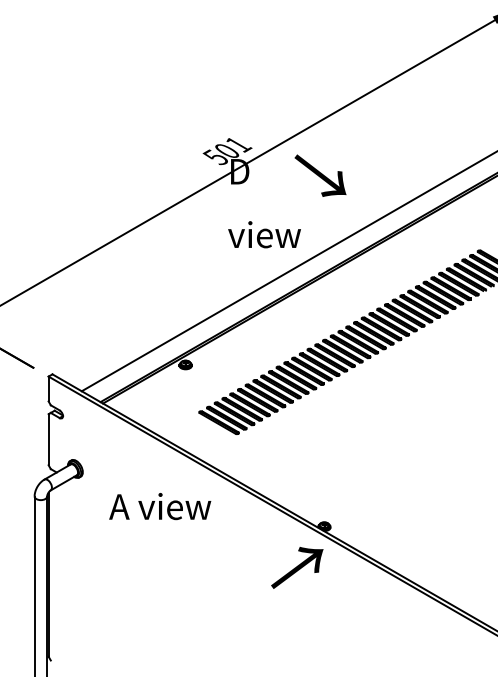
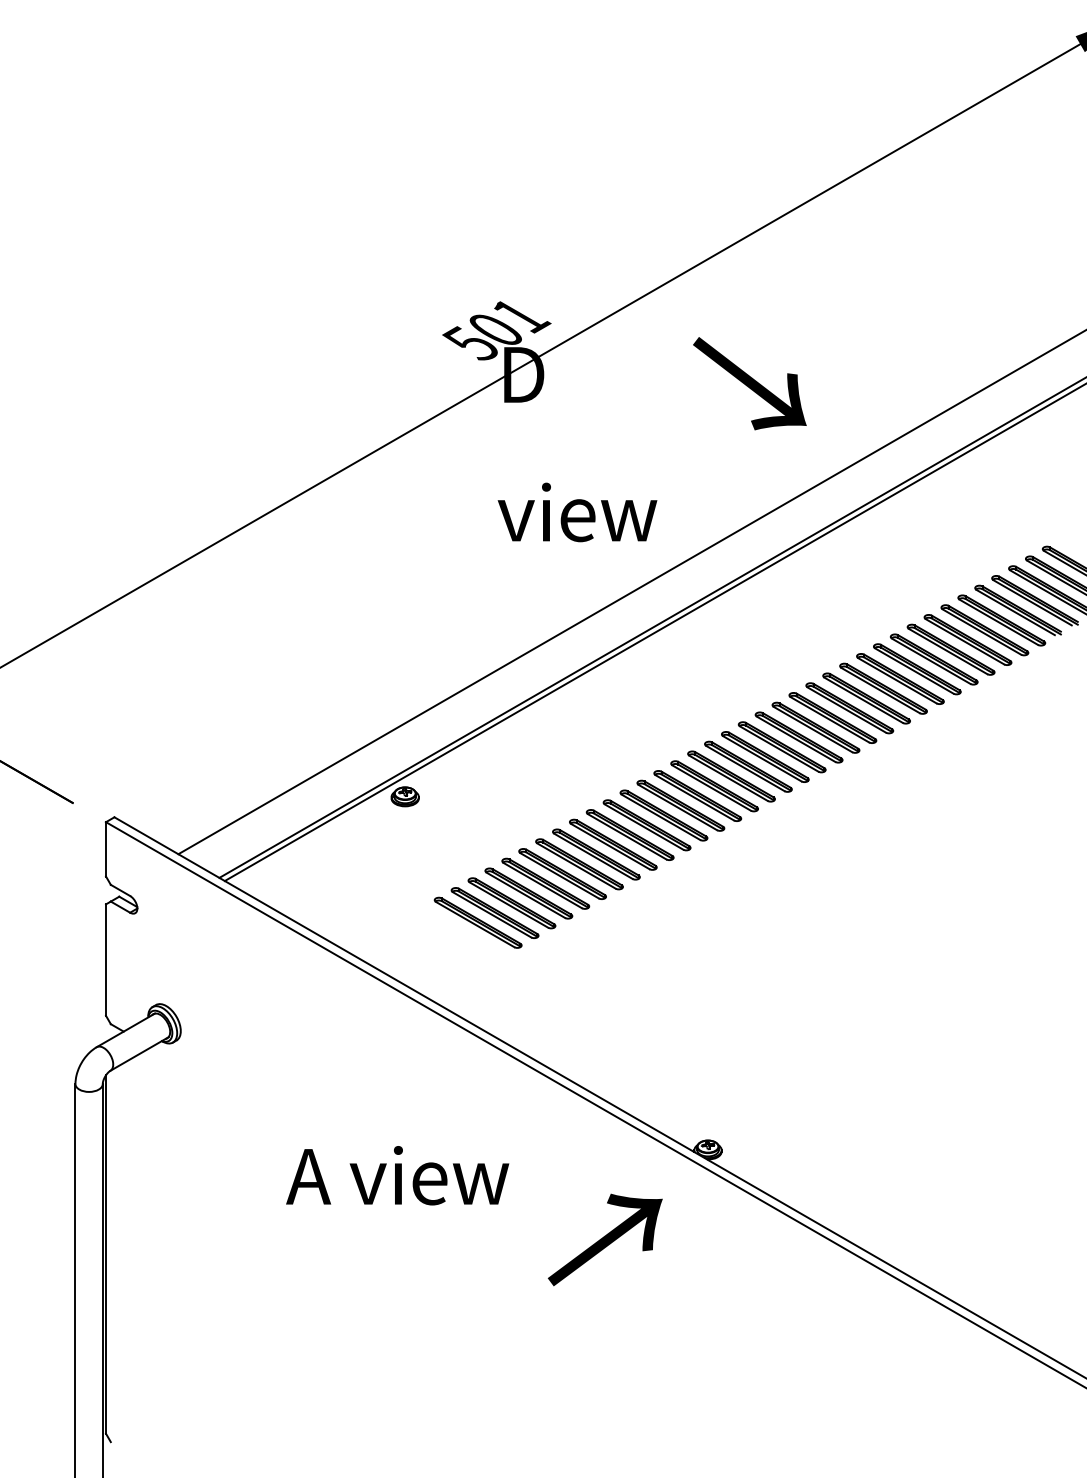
text: (320, 175) -> (749, 383), moved
text: (160, 506) -> (398, 1175), moved
text: (297, 567) -> (605, 1238), moved

